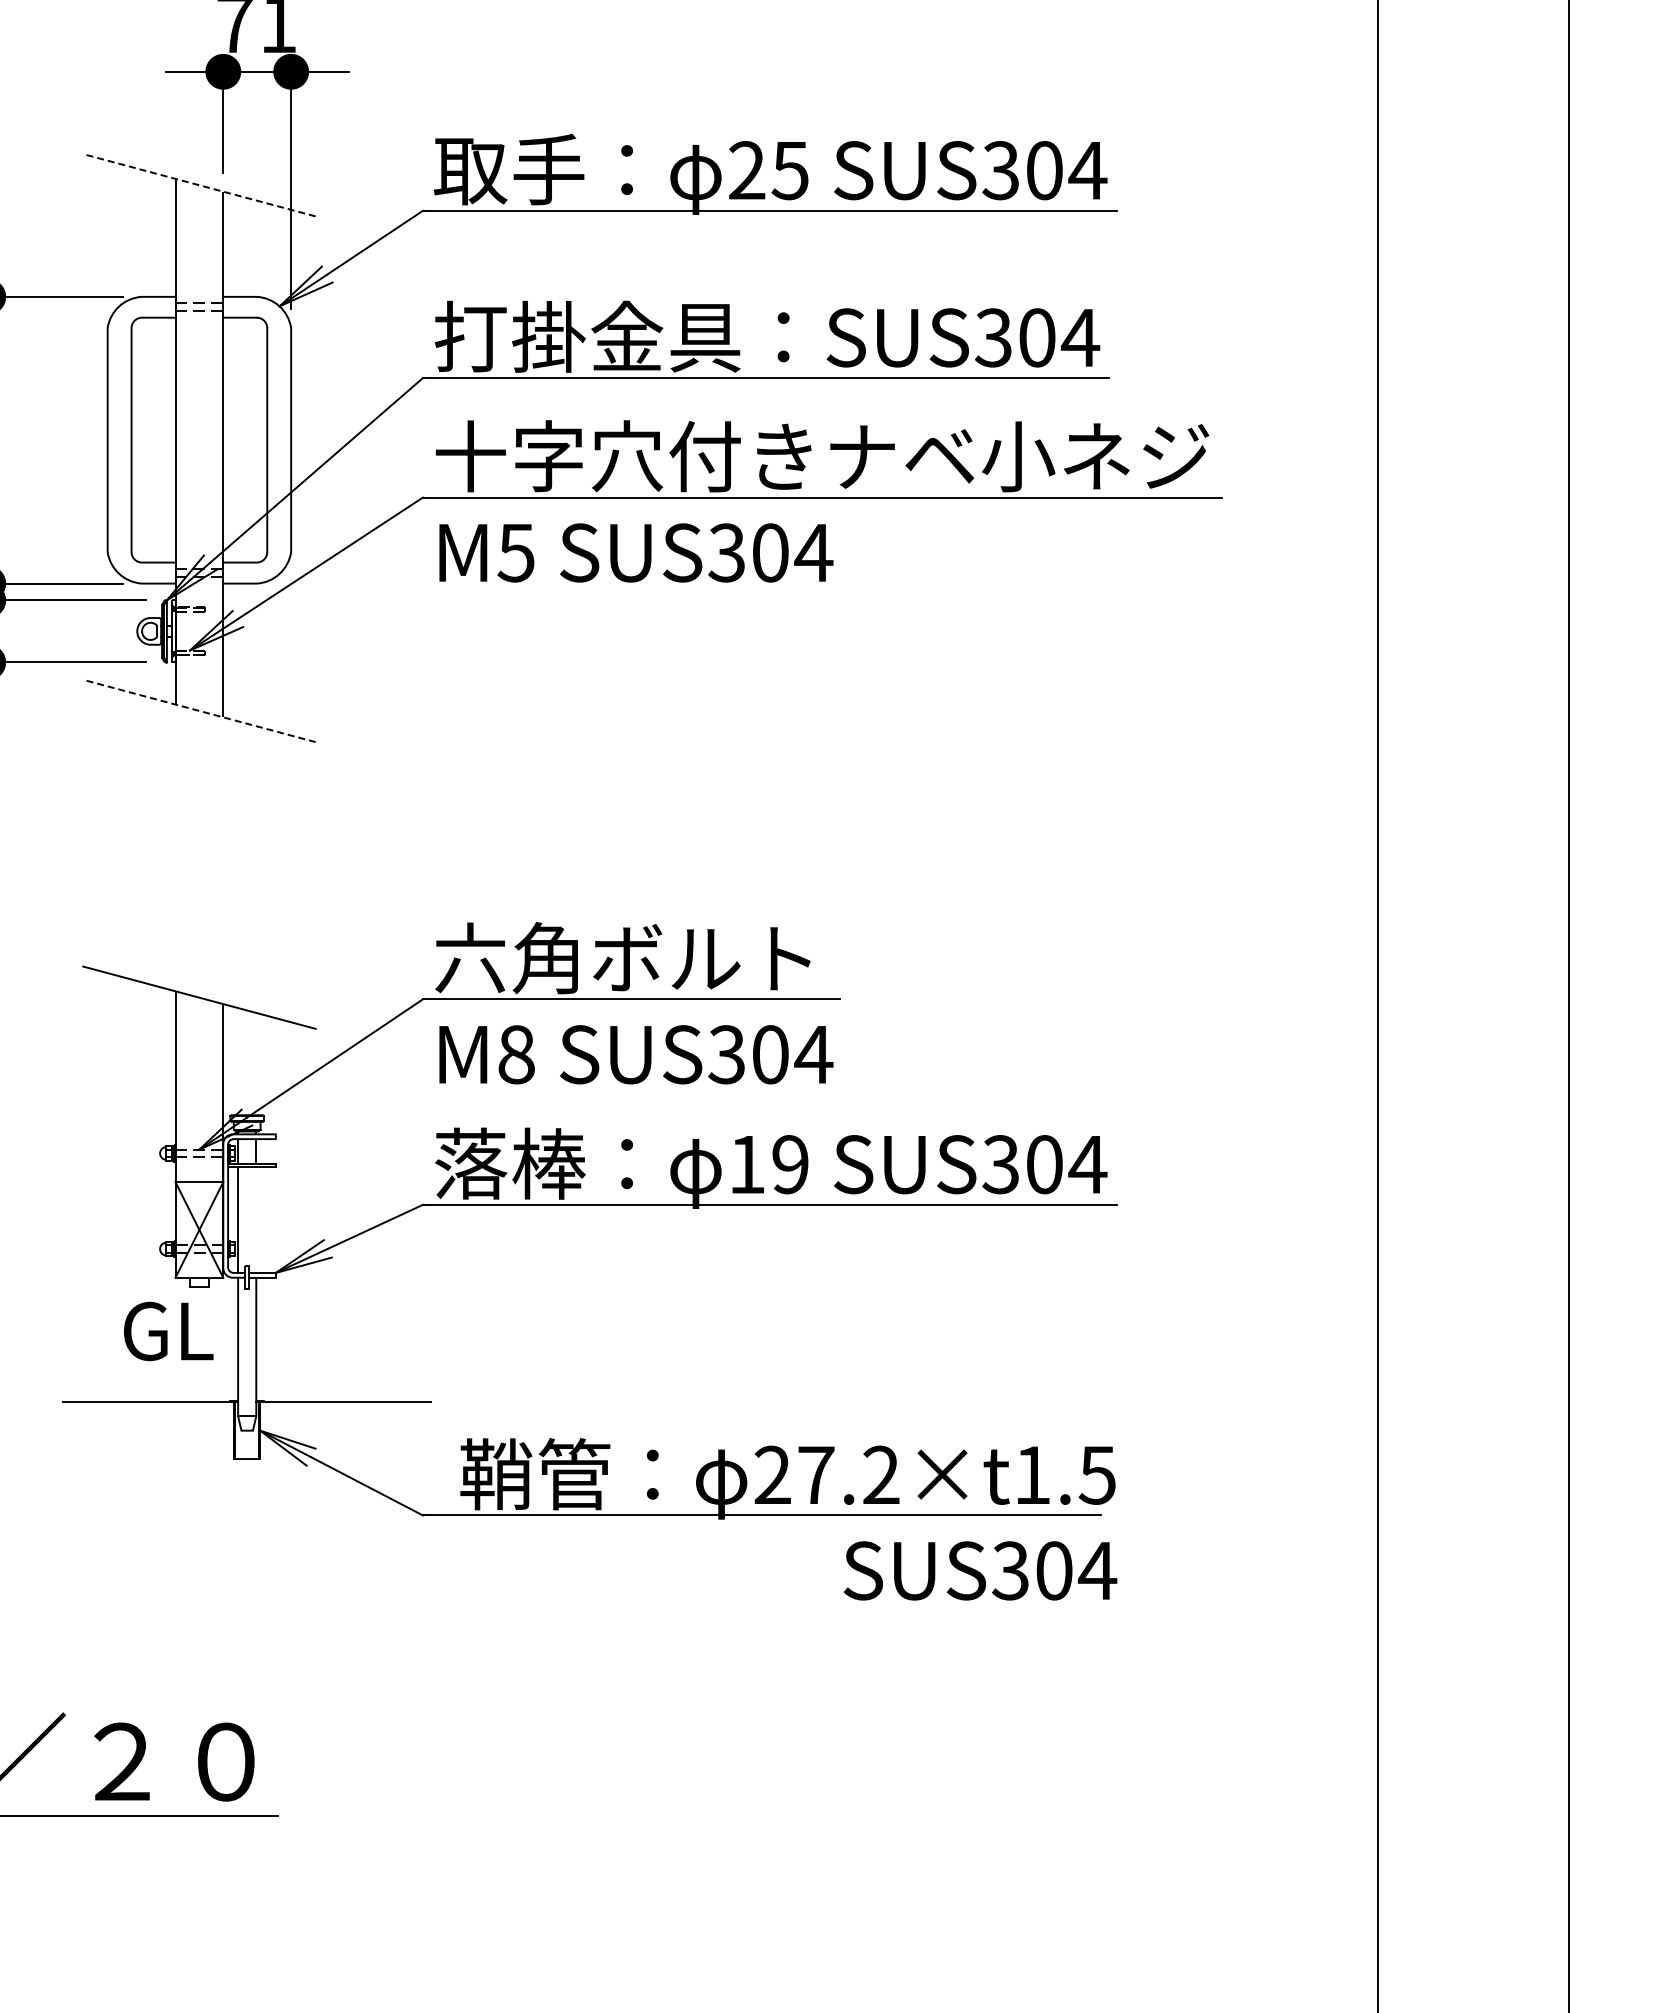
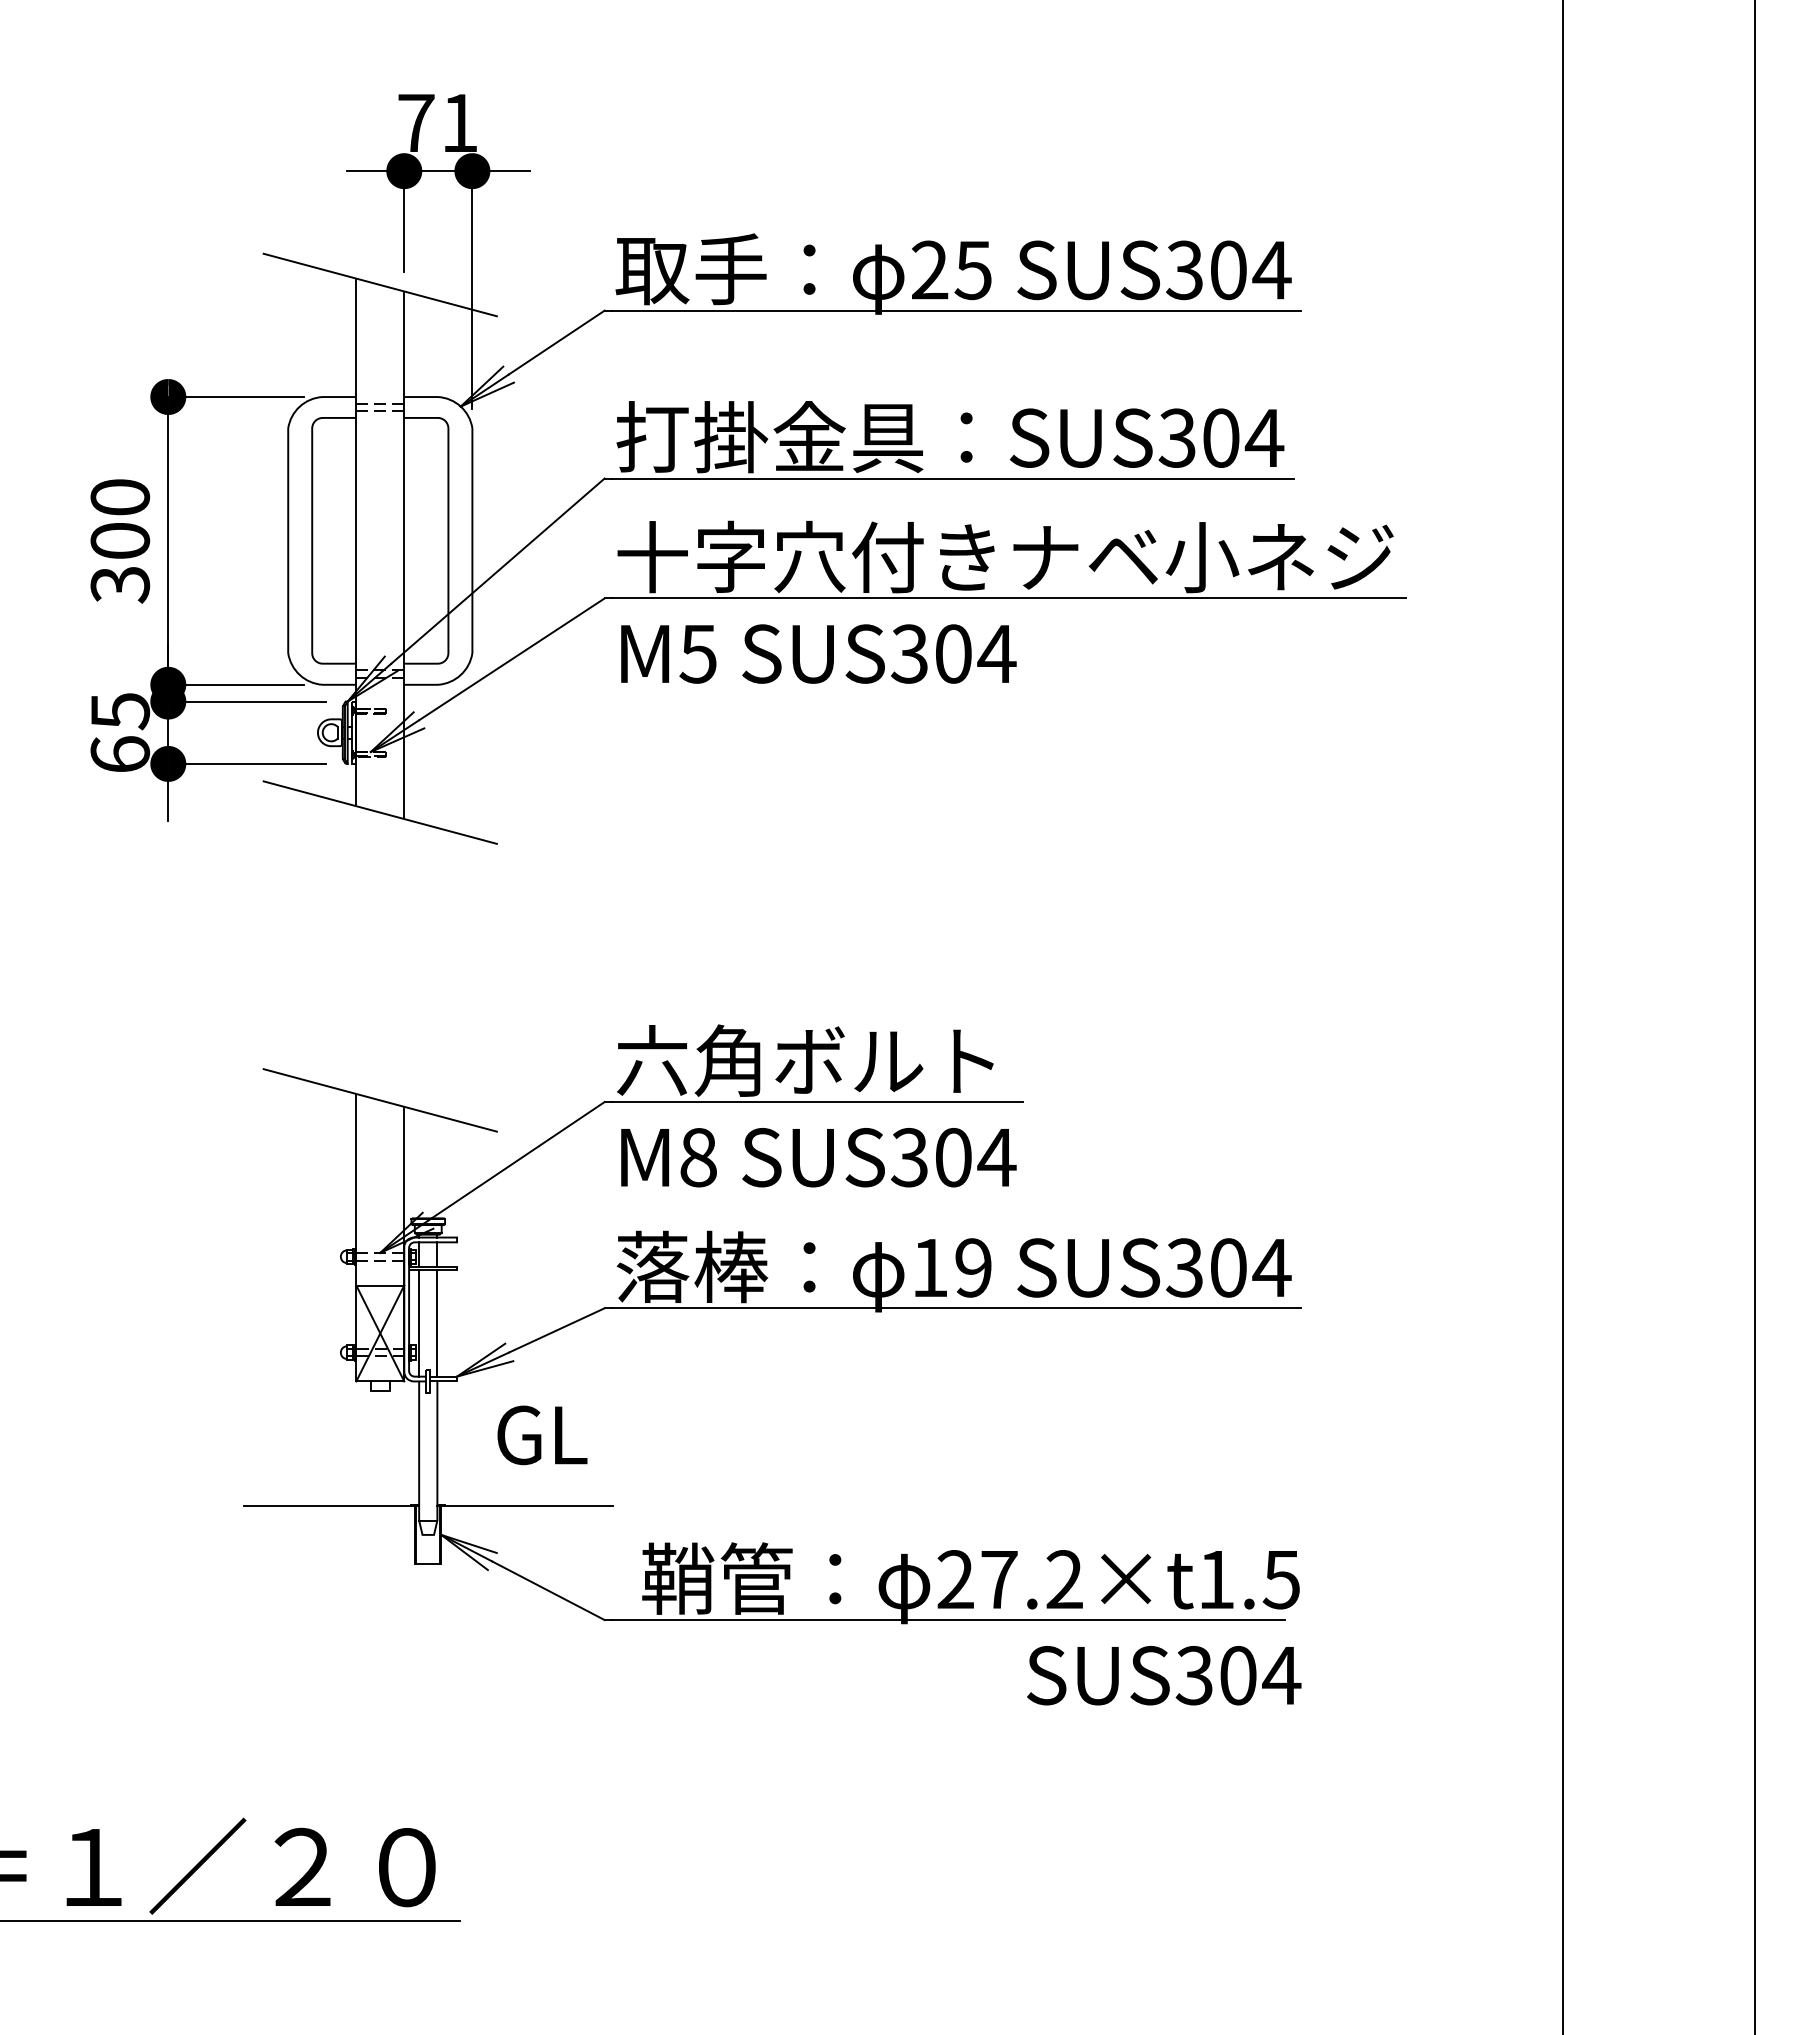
line: (199, 185) -> (380, 285), dashed -> solid
line: (199, 710) -> (380, 812), dashed -> solid
line: (256, 1219) -> (437, 1323), added
text: (168, 1331) -> (542, 1435), moved

